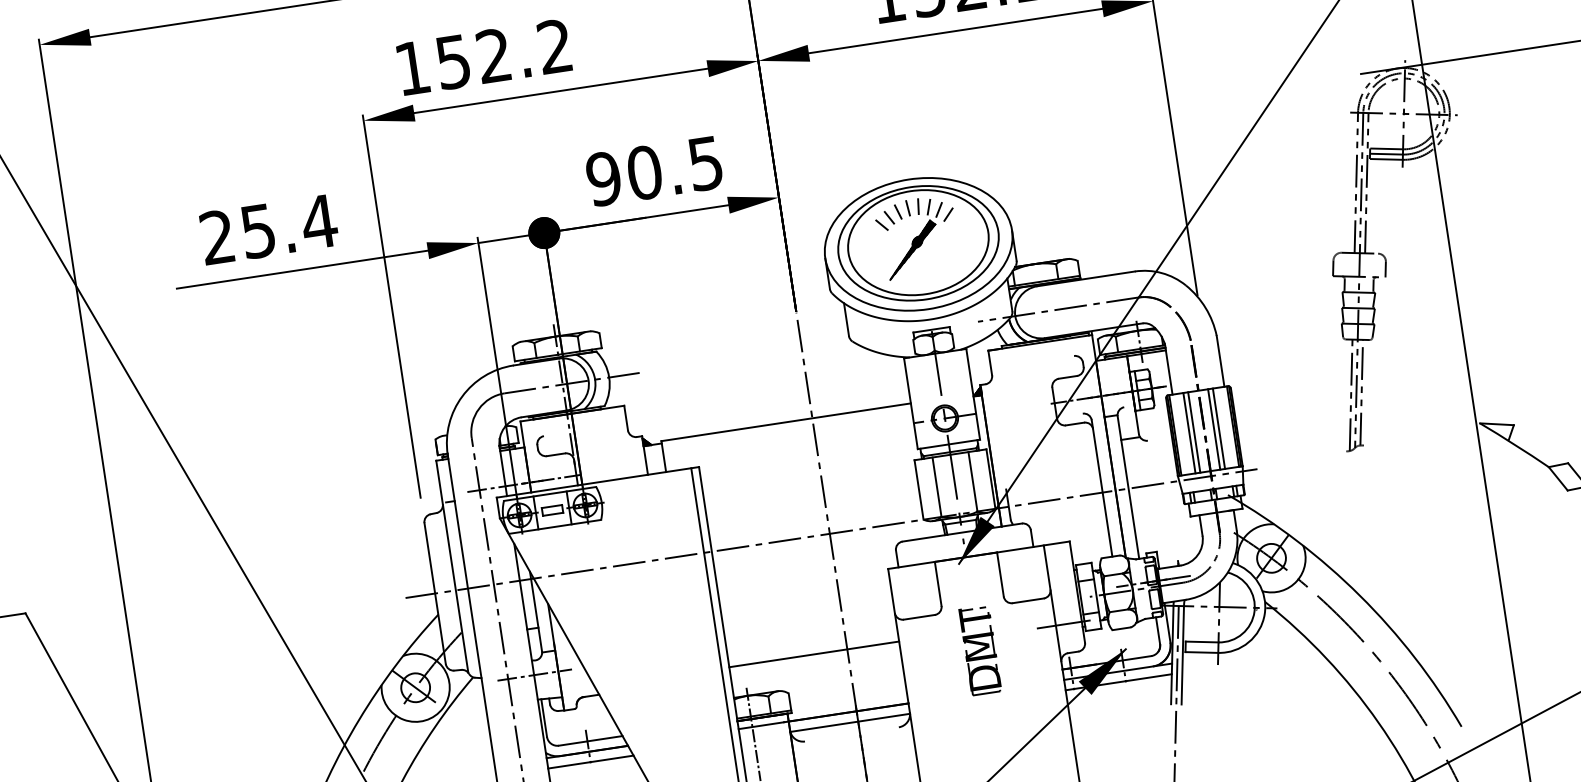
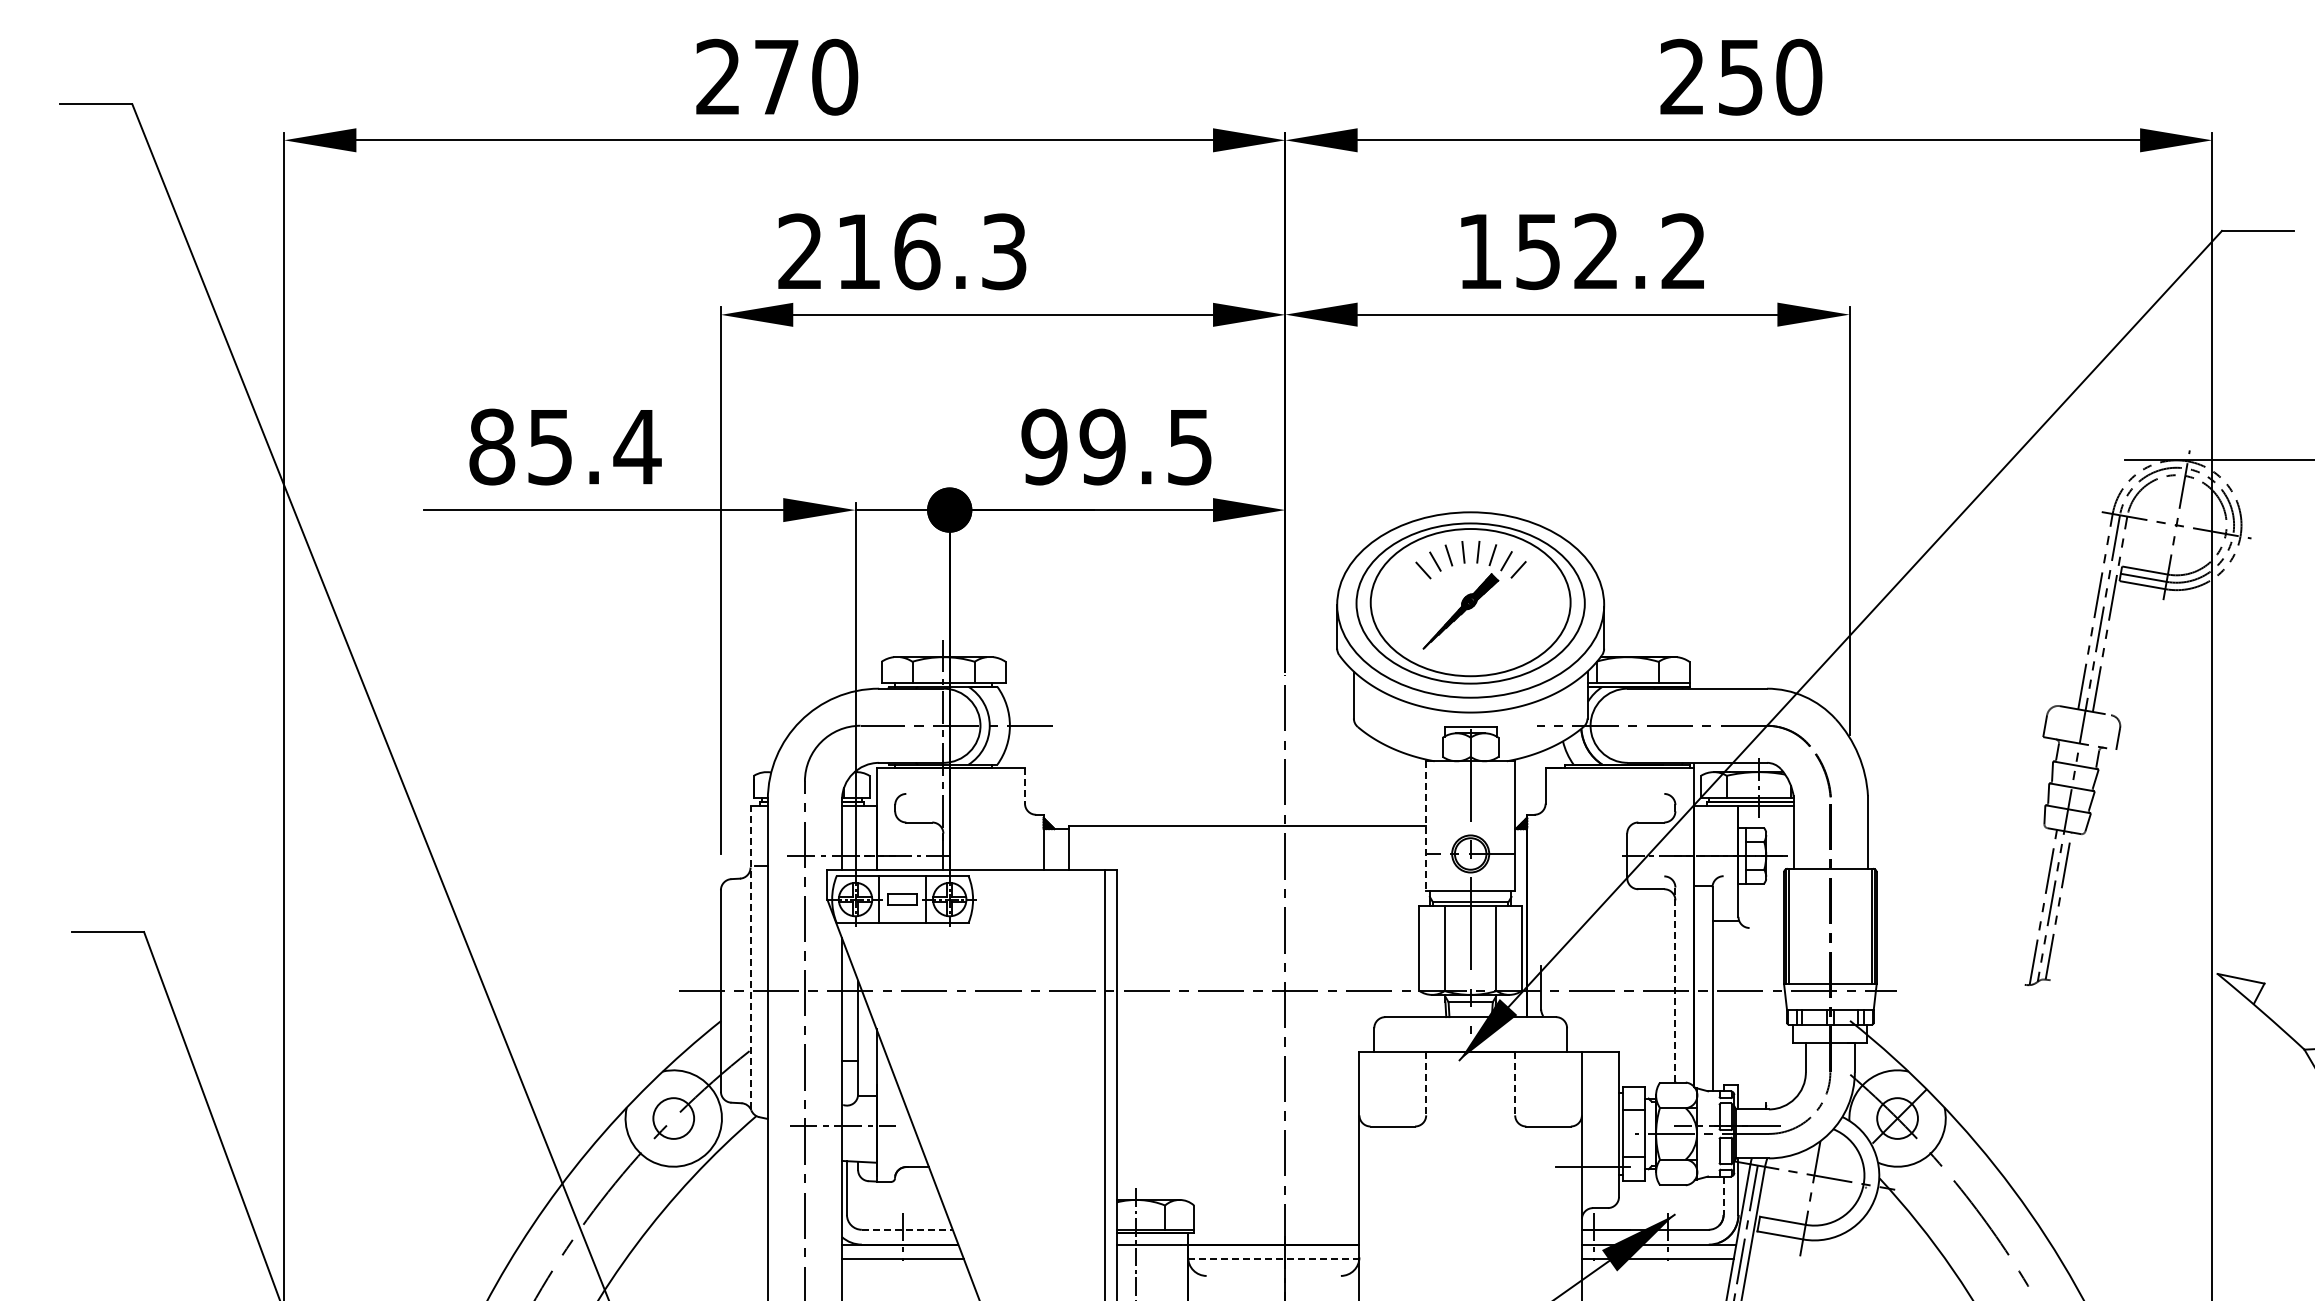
text: (483, 57) -> (902, 251), 152.2 -> 216.3
text: (644, 172) -> (1102, 446), 90.5 -> 99.5
text: (217, 236) -> (492, 446), 25.4 -> 85.4
line: (911, 403) -> (1426, 826), solid -> dashed
line: (625, 418) -> (1024, 786), solid -> dashed
line: (1214, 428) -> (1844, 925), removed
line: (1218, 428) -> (1851, 925), removed
line: (1194, 431) -> (1816, 925), removed
line: (1189, 432) -> (1809, 925), removed
line: (1102, 488) -> (1675, 985), solid -> dashed
line: (452, 567) -> (750, 957), solid -> dashed
line: (1000, 574) -> (1515, 1083), solid -> dashed
line: (938, 583) -> (1426, 1083), solid -> dashed
line: (1158, 631) -> (1723, 1196), solid -> dashed
part: (979, 650) -> (1470, 1185), removed
line: (813, 654) -> (1237, 1156), removed
line: (413, 686) -> (671, 1116), removed
line: (849, 722) -> (1273, 1259), solid -> dashed
line: (590, 740) -> (907, 1229), solid -> dashed

